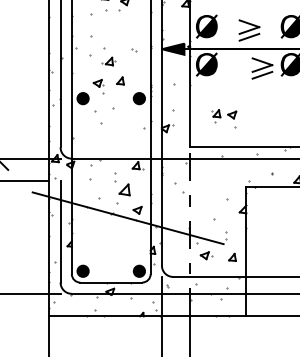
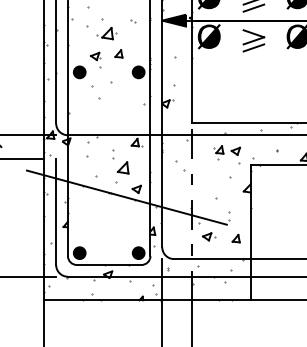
part: (108, 61) -> (106, 33), size x1.43
part: (262, 68) -> (253, 40), moved
part: (224, 118) -> (227, 154), moved

